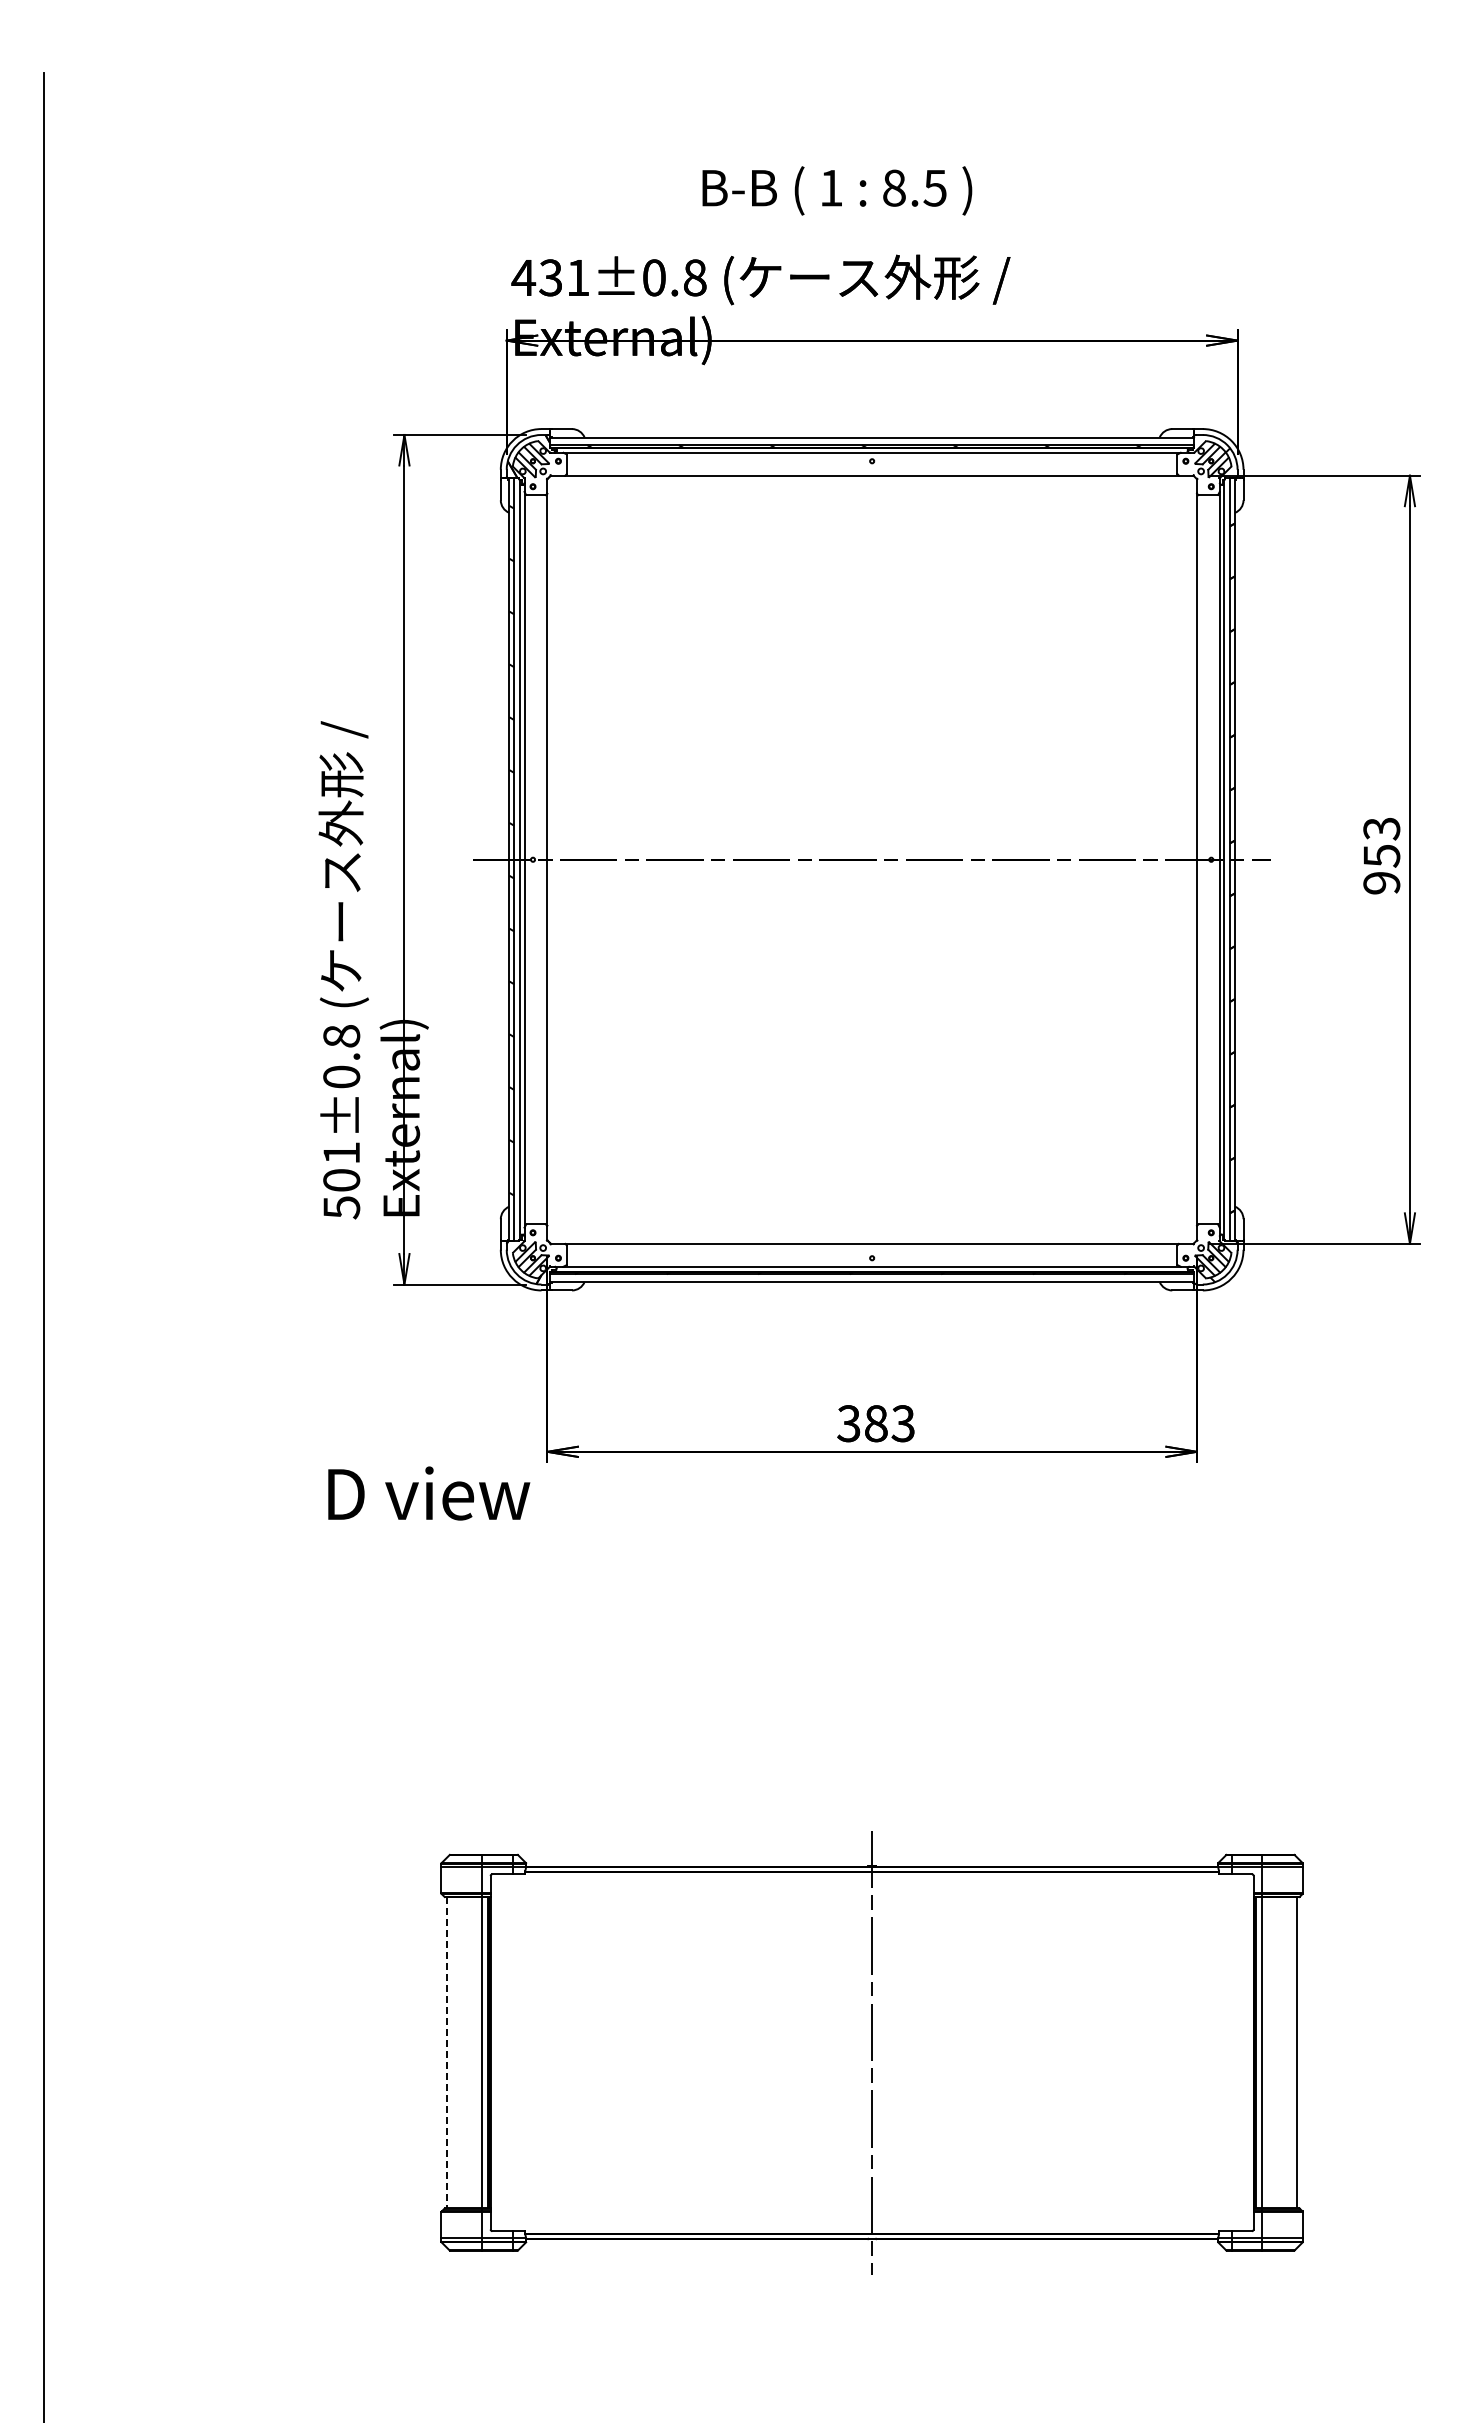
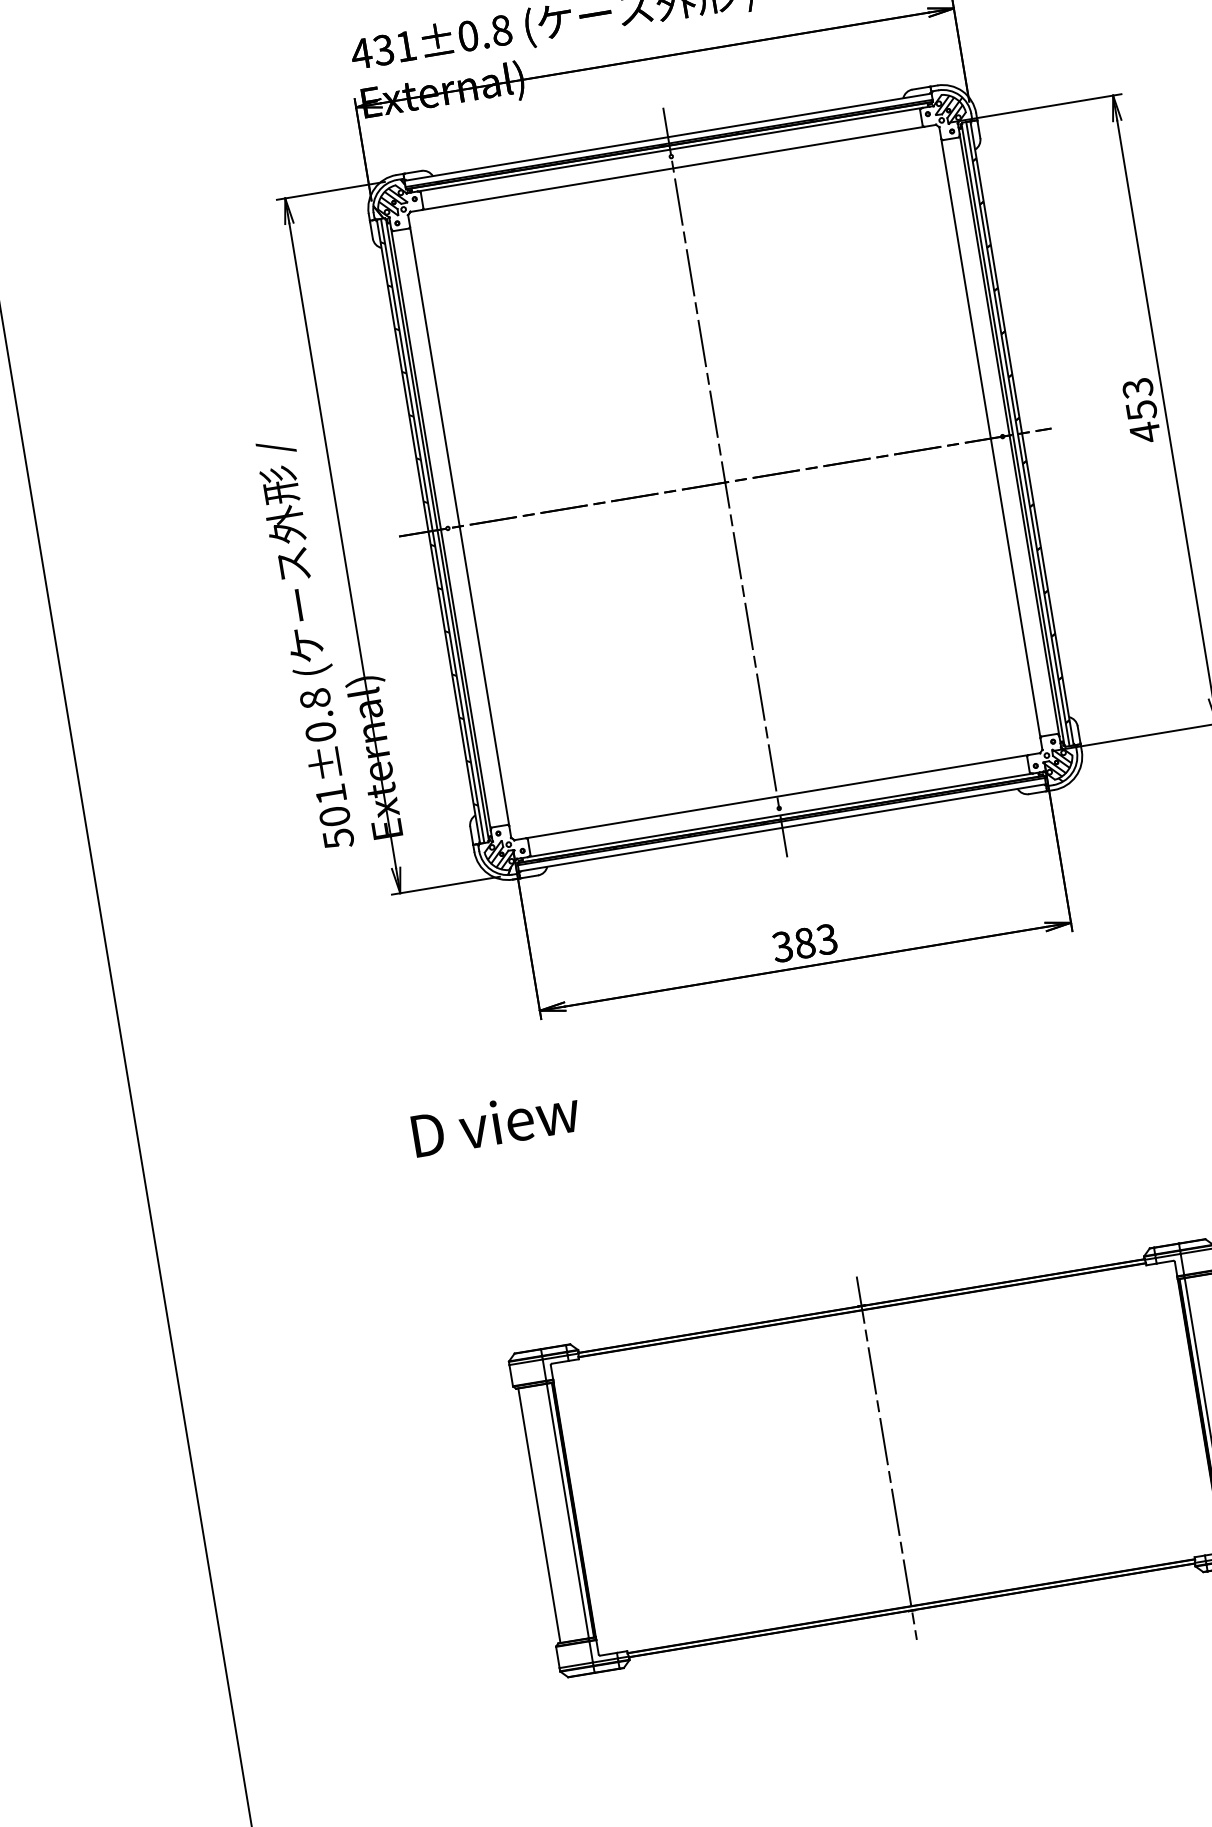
line: (872, 859) -> (725, 482), added
text: (1381, 883) -> (1145, 432), 953 -> 453
text: (429, 1493) -> (496, 1122), moved
line: (447, 2052) -> (539, 1515), dashed -> solid

